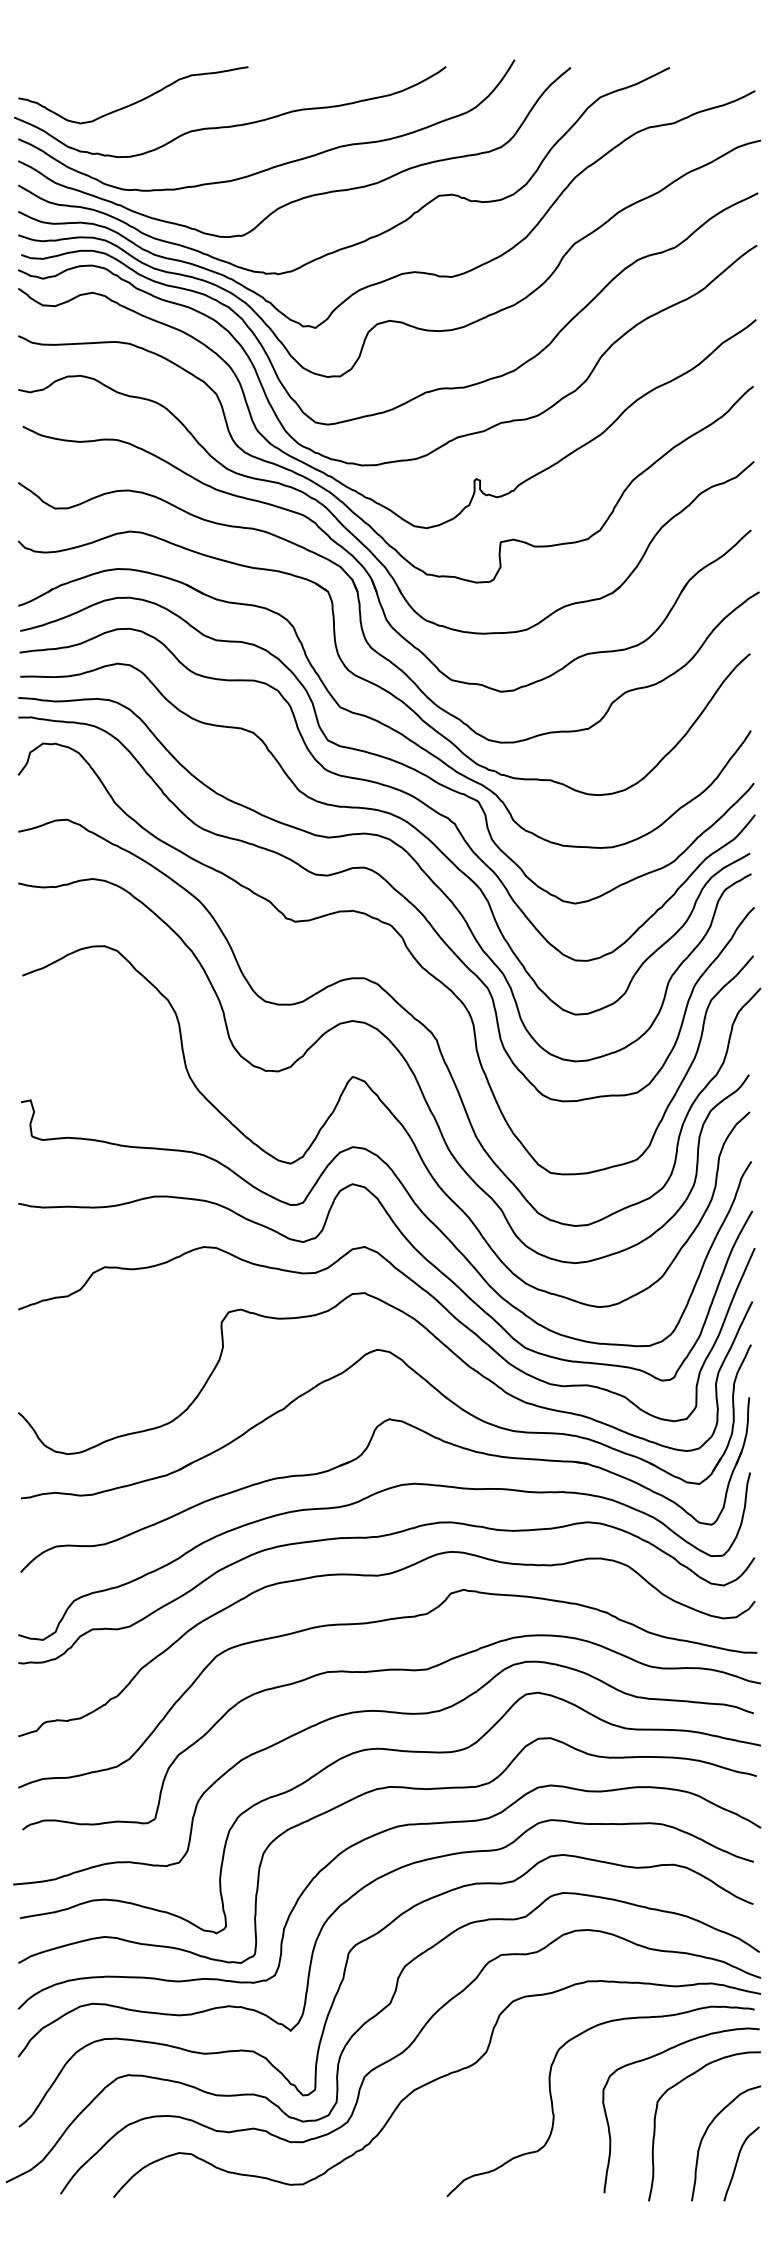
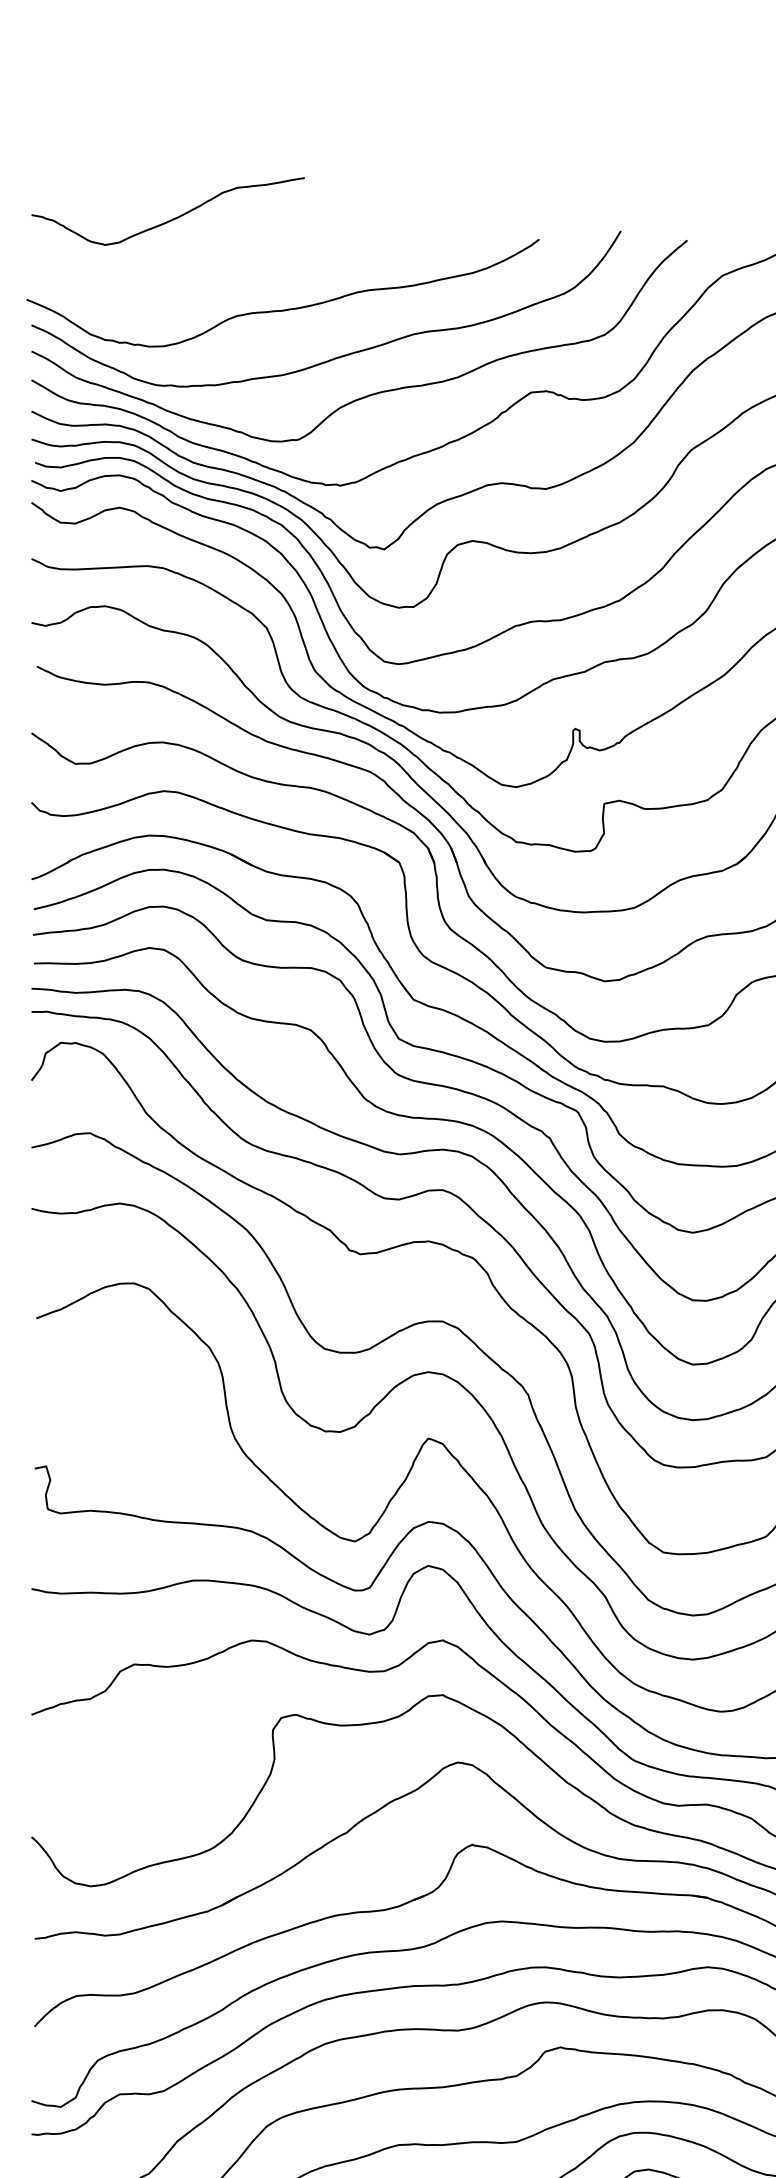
curve: (136, 101) -> (171, 218), moved

